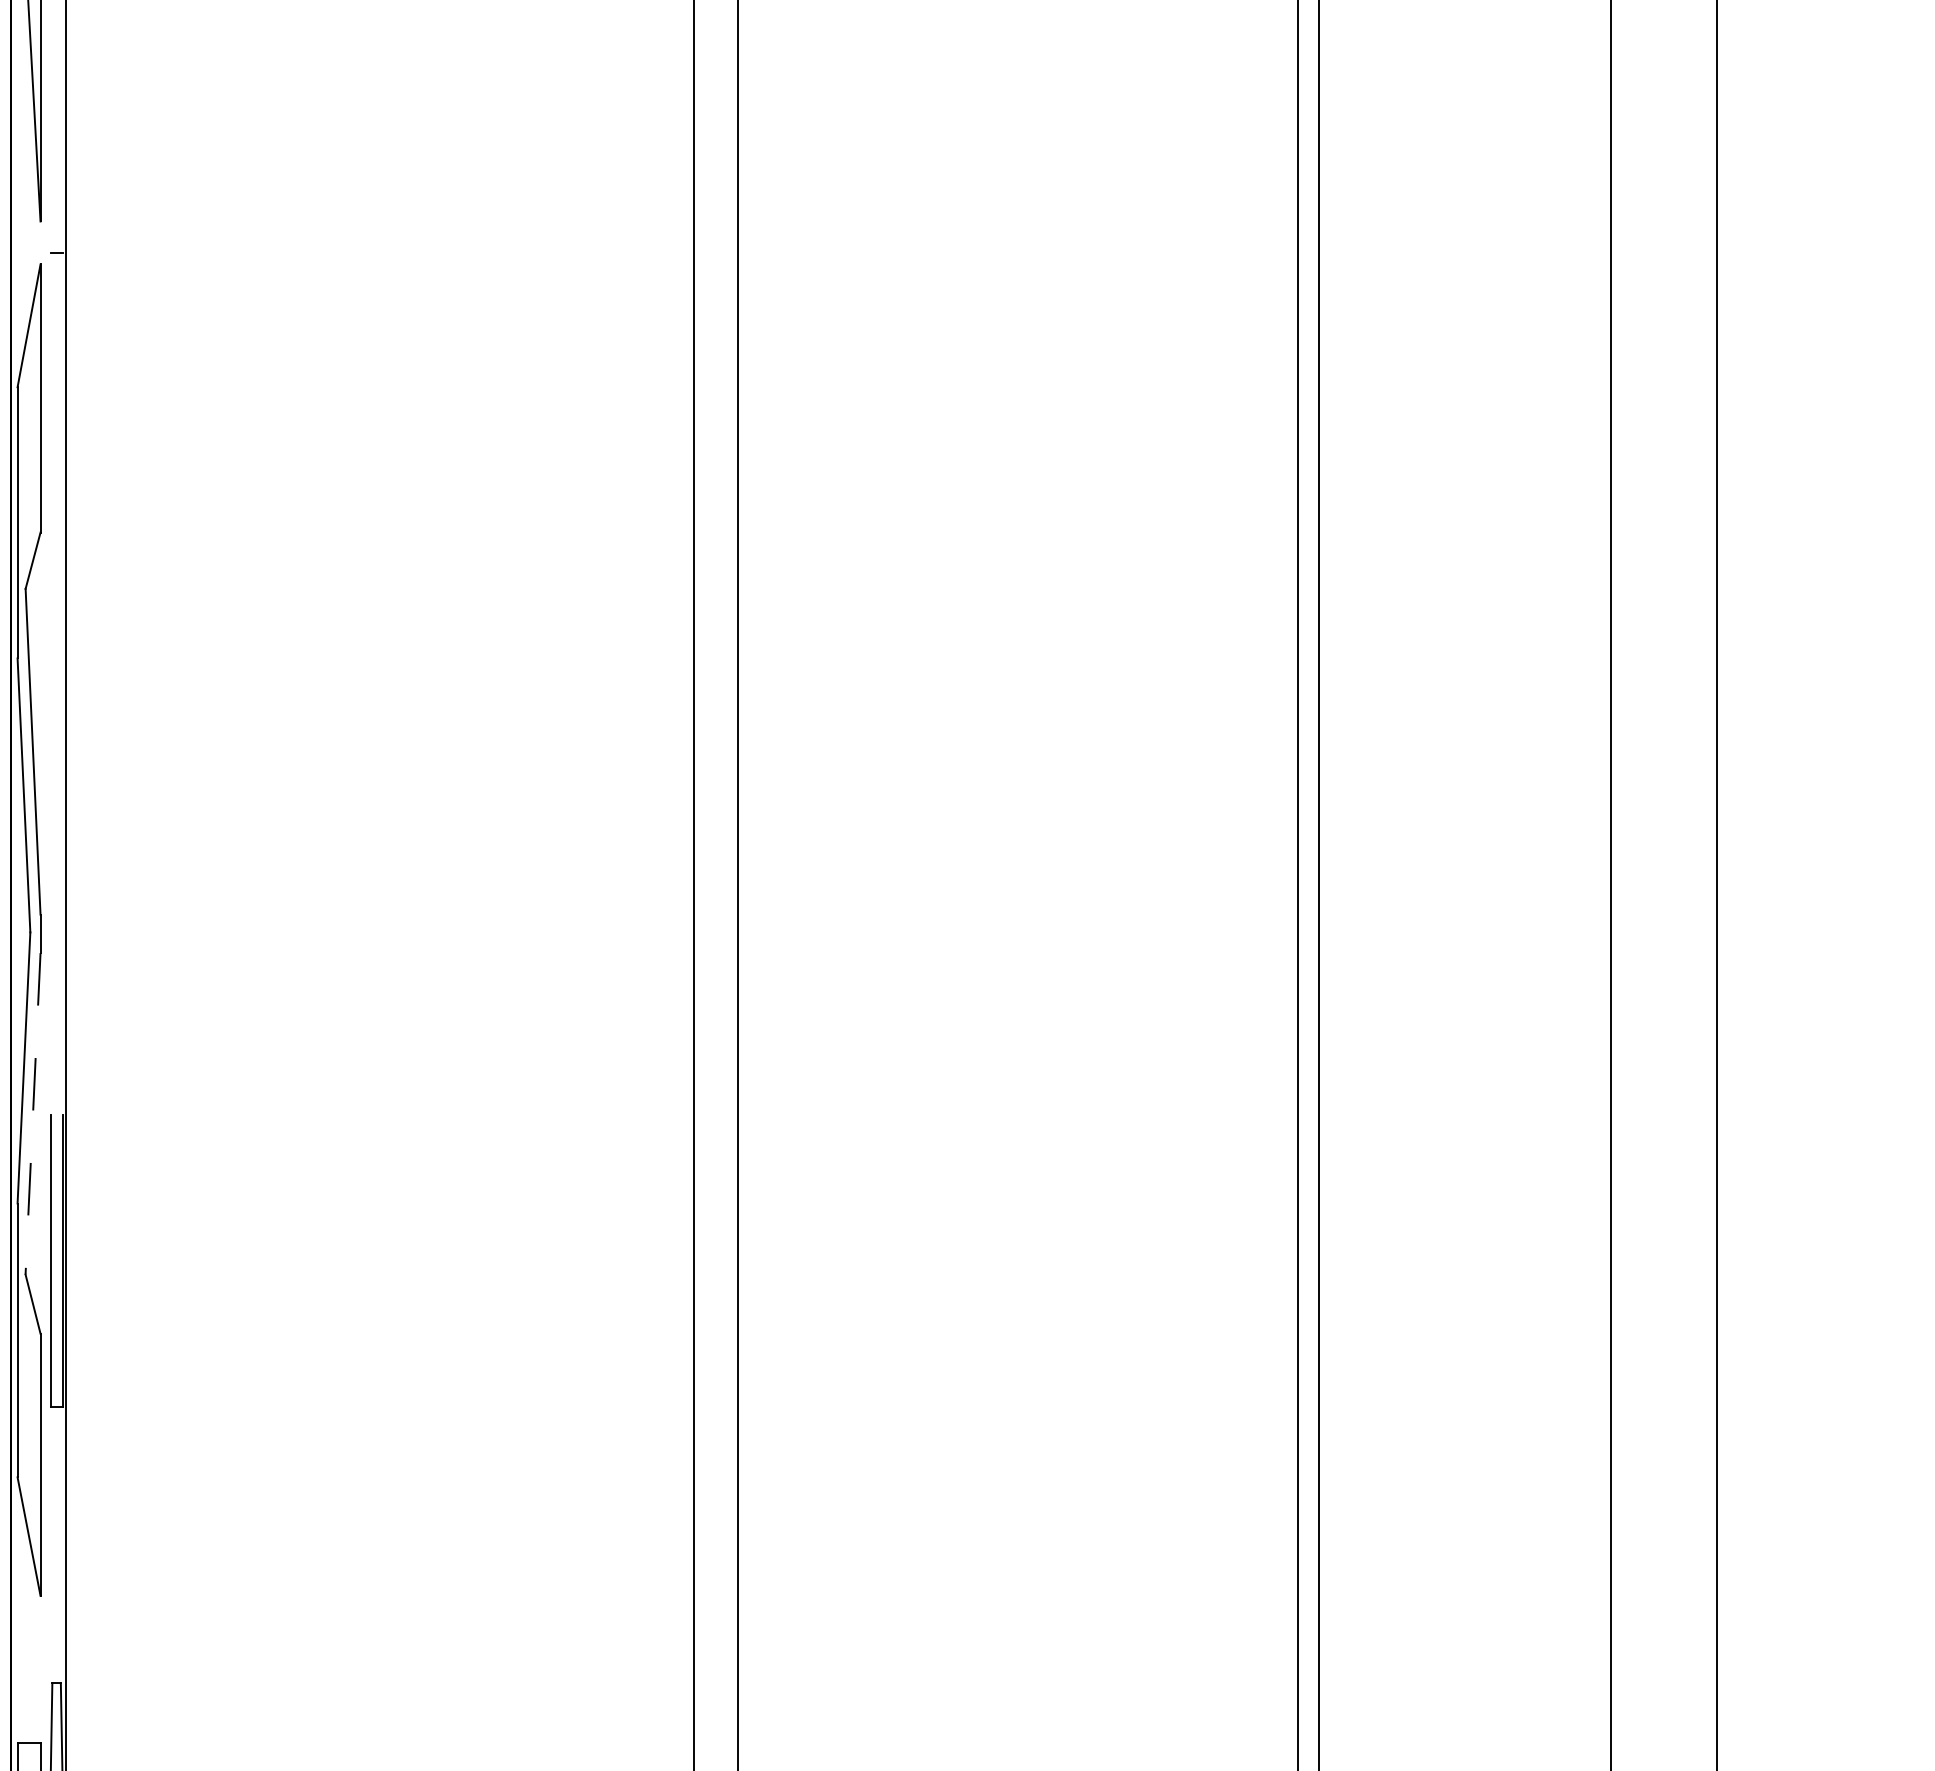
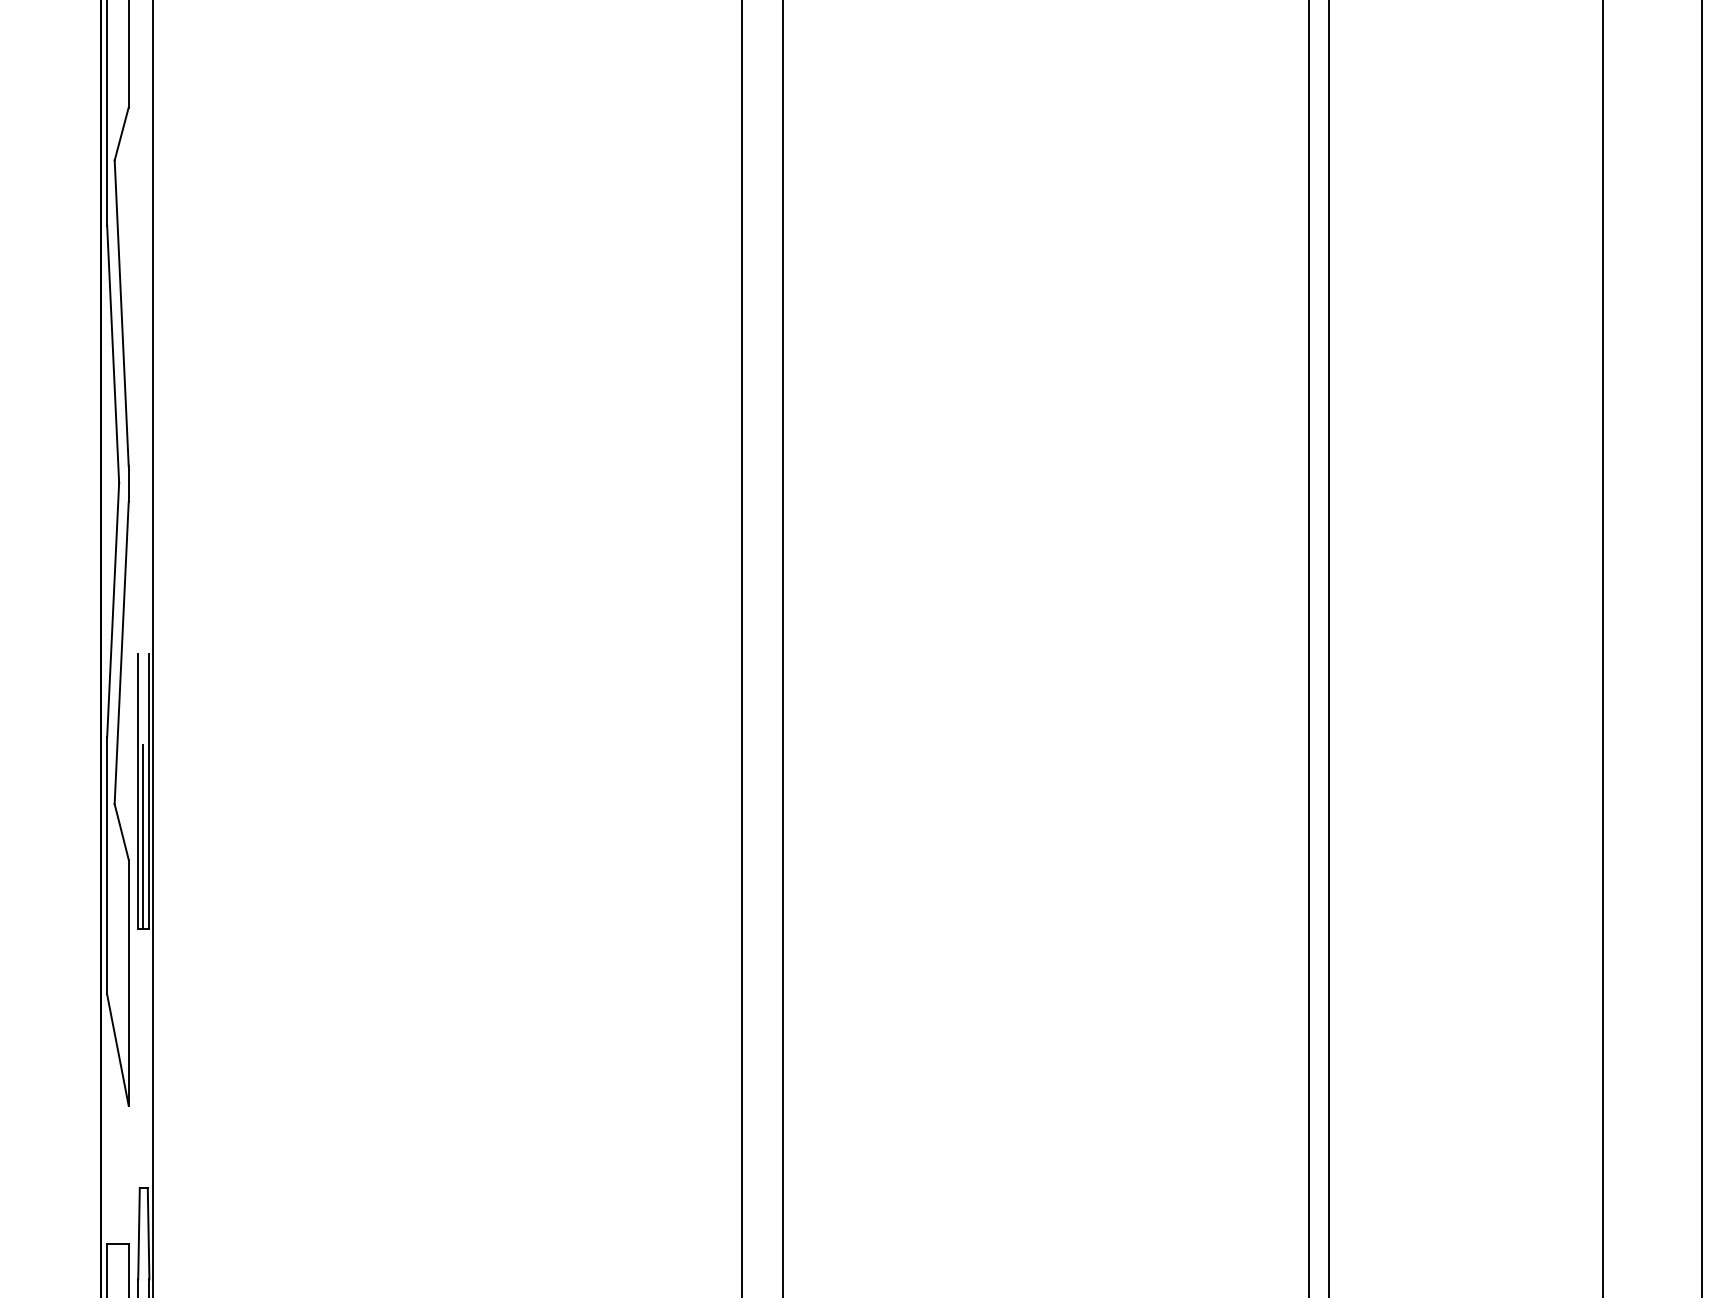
line: (33, 1113) -> (122, 652), dashed -> solid
line: (55, 1309) -> (142, 836), added

